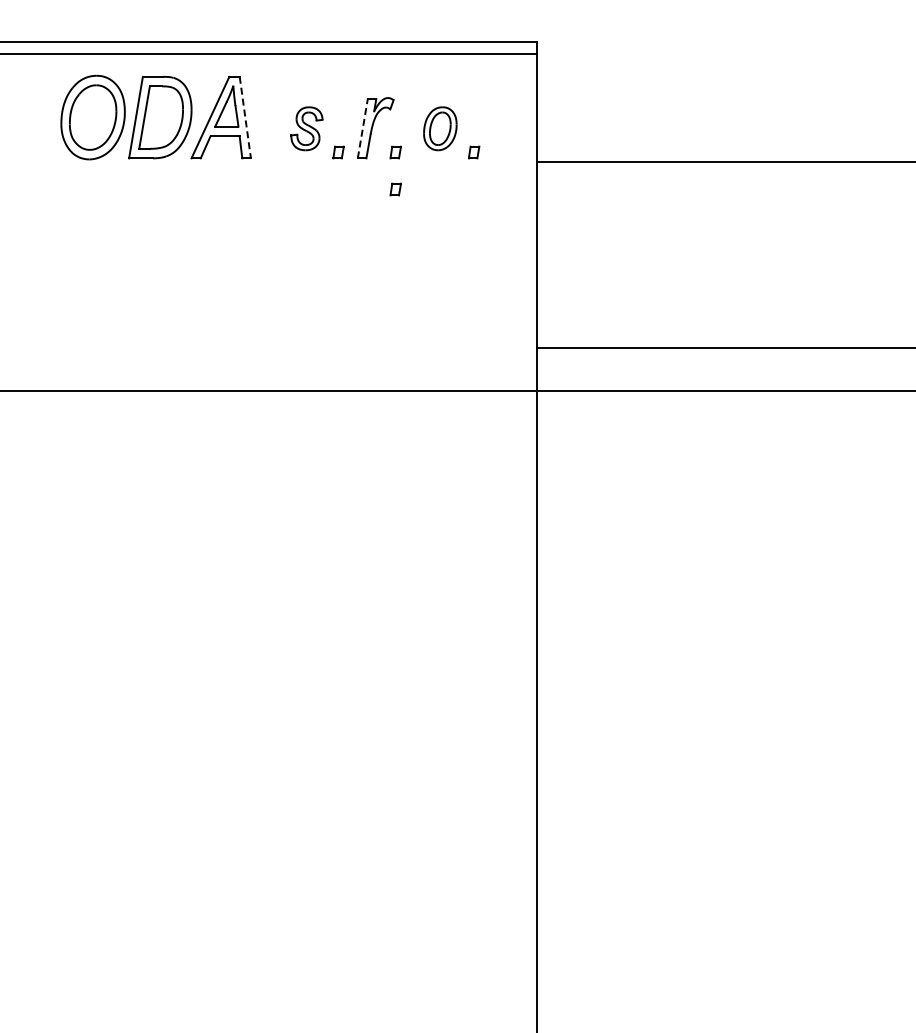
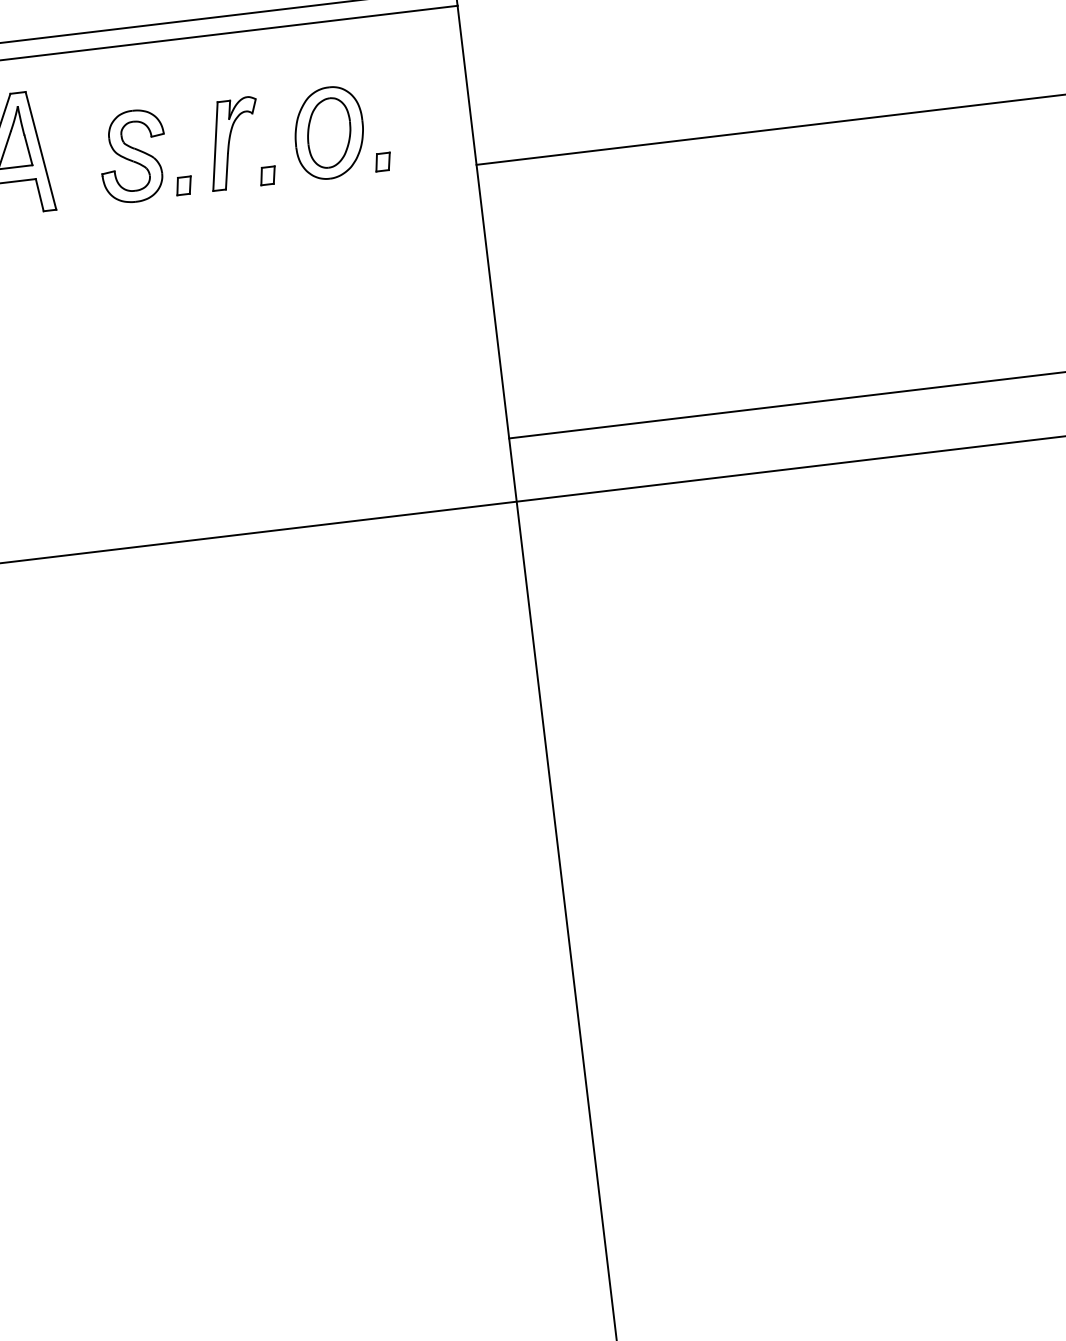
line: (245, 118) -> (41, 152), dashed -> solid
part: (306, 128) -> (132, 156), size x1.43
line: (362, 128) -> (214, 146), dashed -> solid
part: (440, 128) -> (329, 132), size x1.43
part: (395, 189) -> (274, 230), removed

